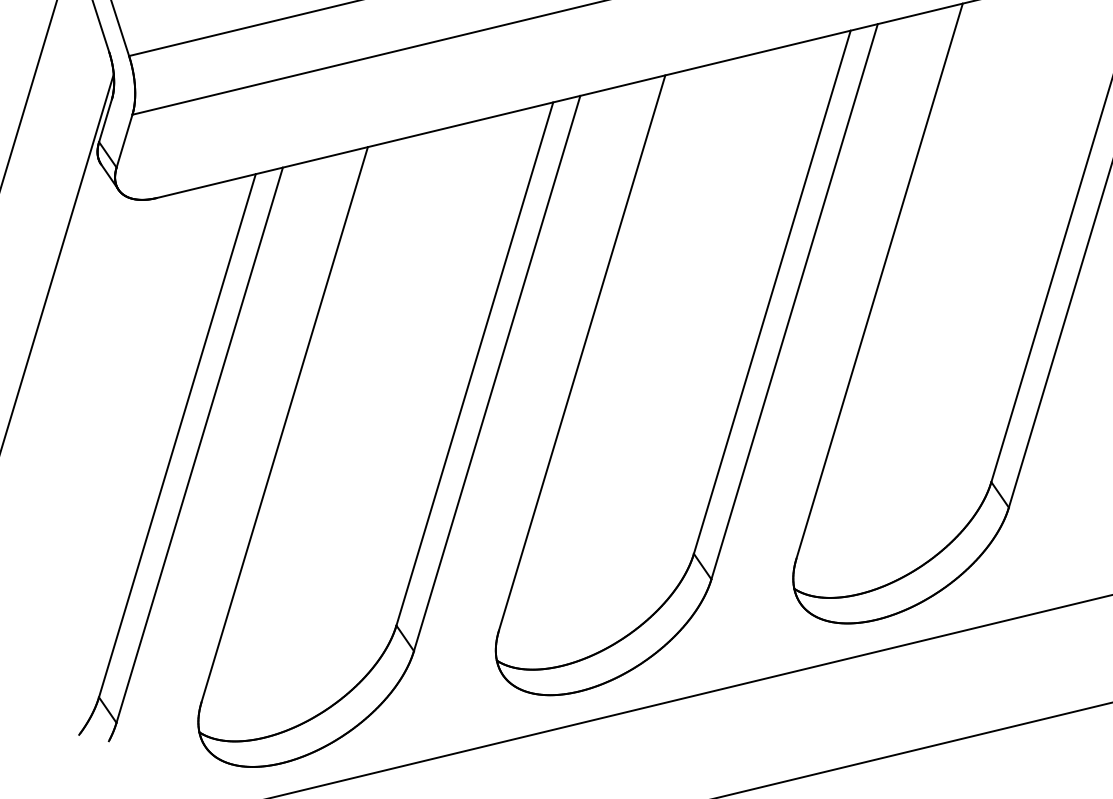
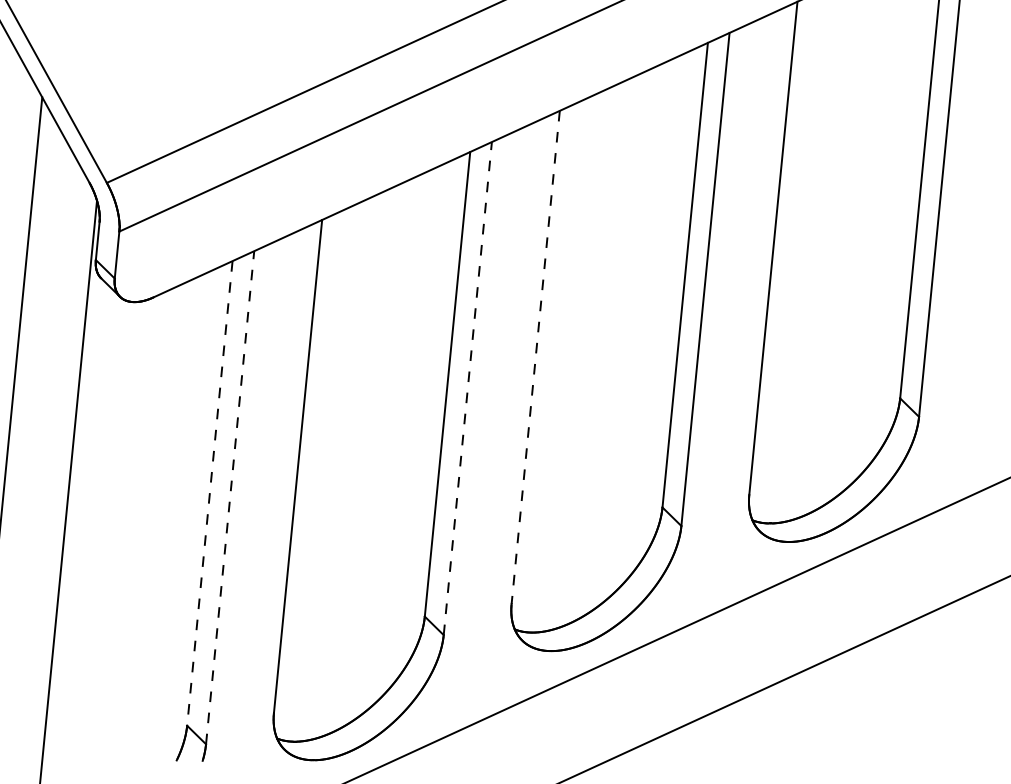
line: (581, 353) -> (535, 357), solid -> dashed
line: (496, 373) -> (467, 388), solid -> dashed
line: (176, 435) -> (209, 493), solid -> dashed
line: (200, 445) -> (230, 497), solid -> dashed

